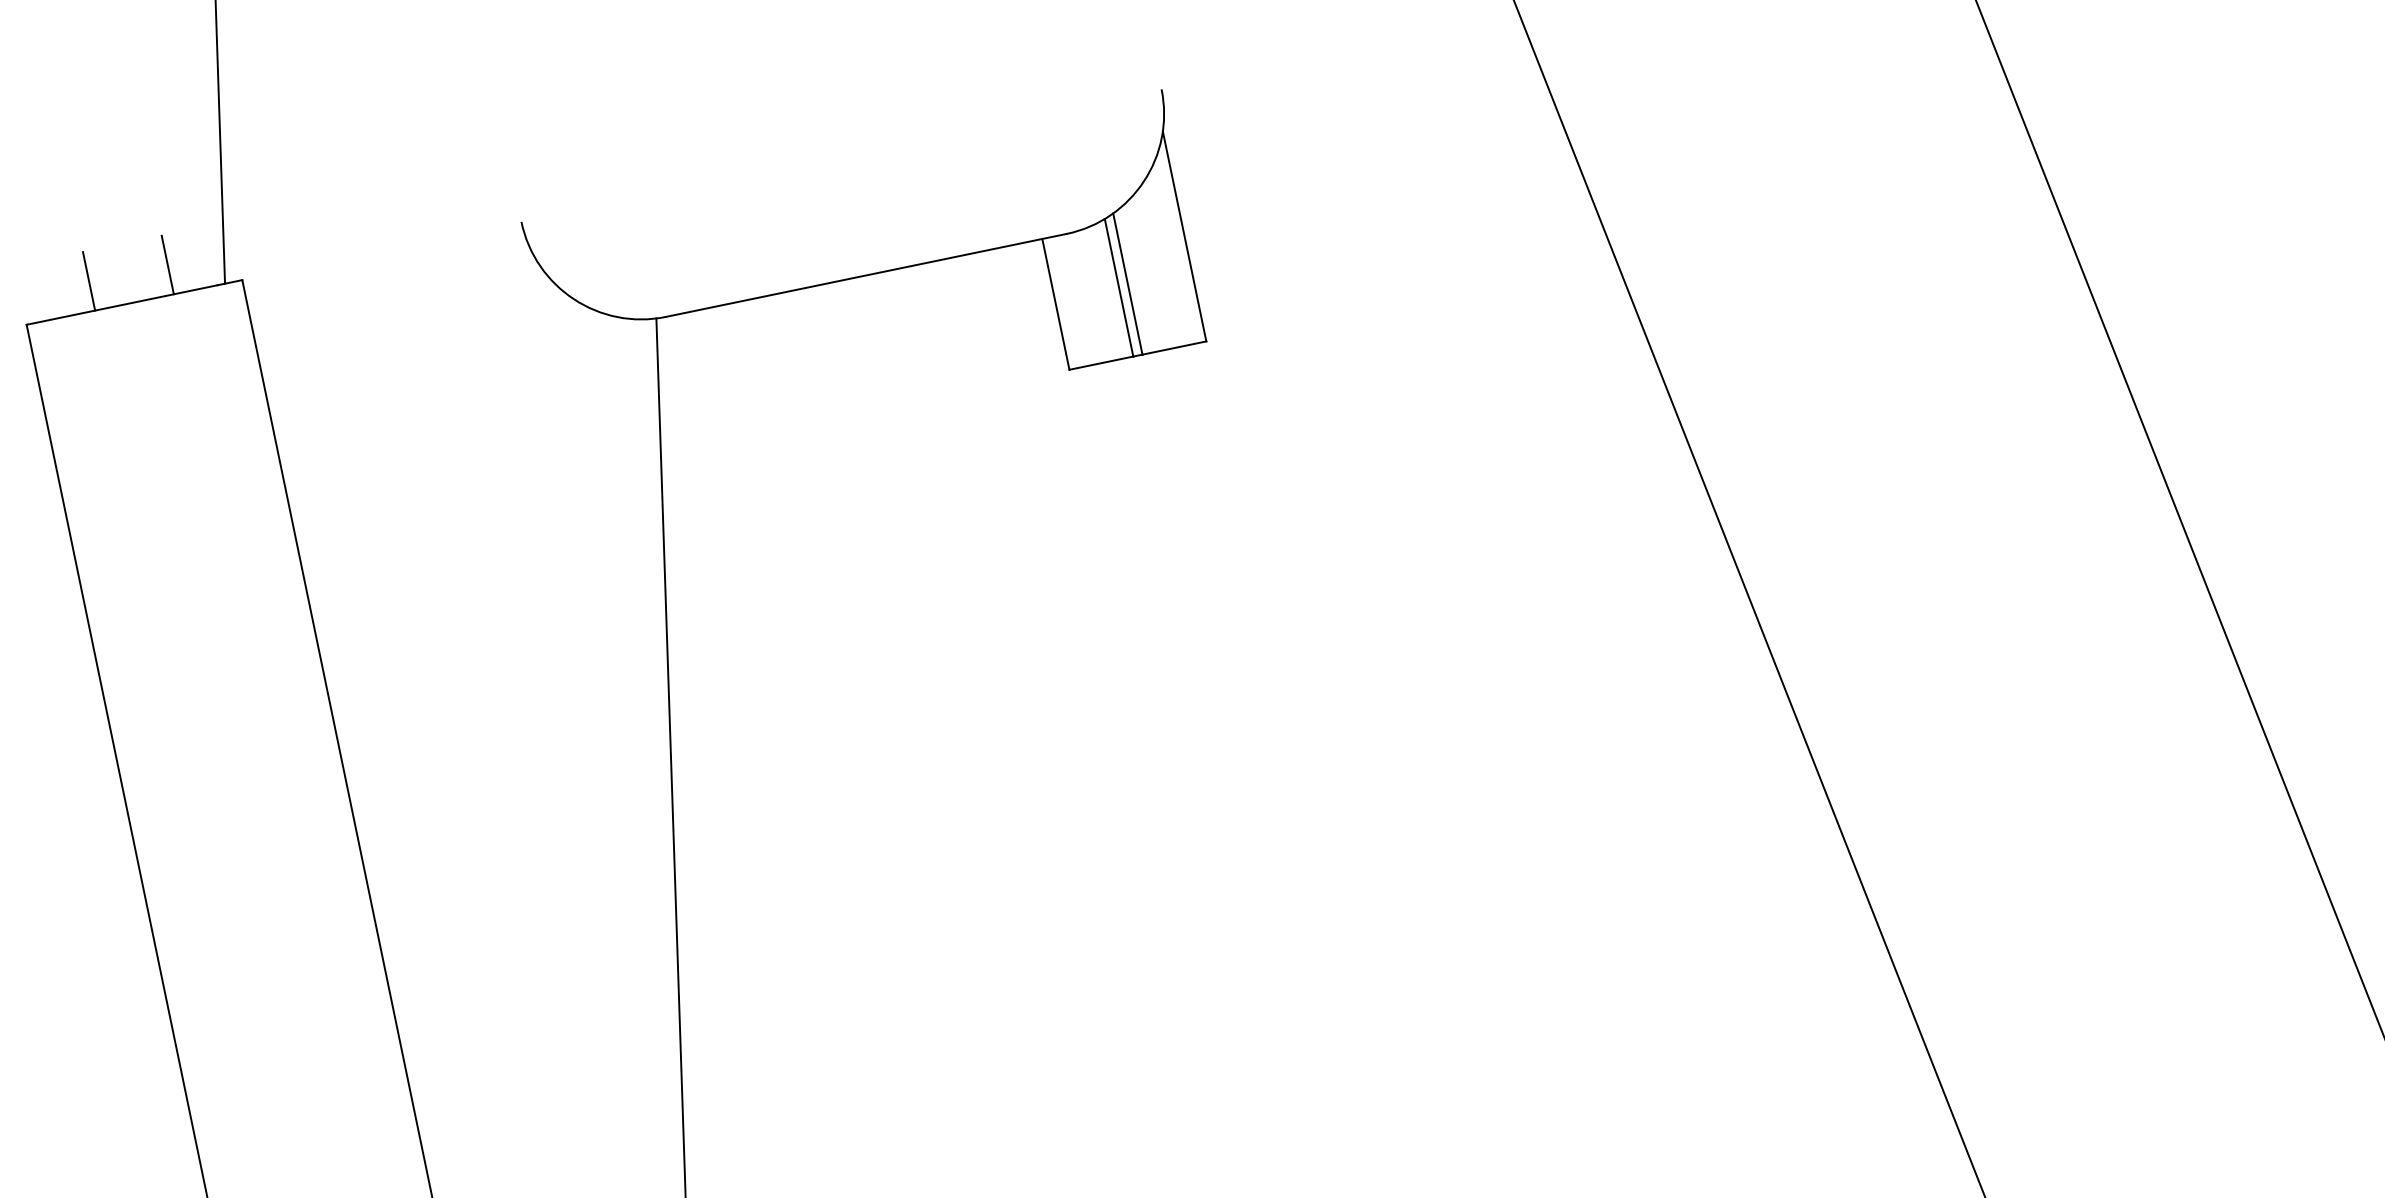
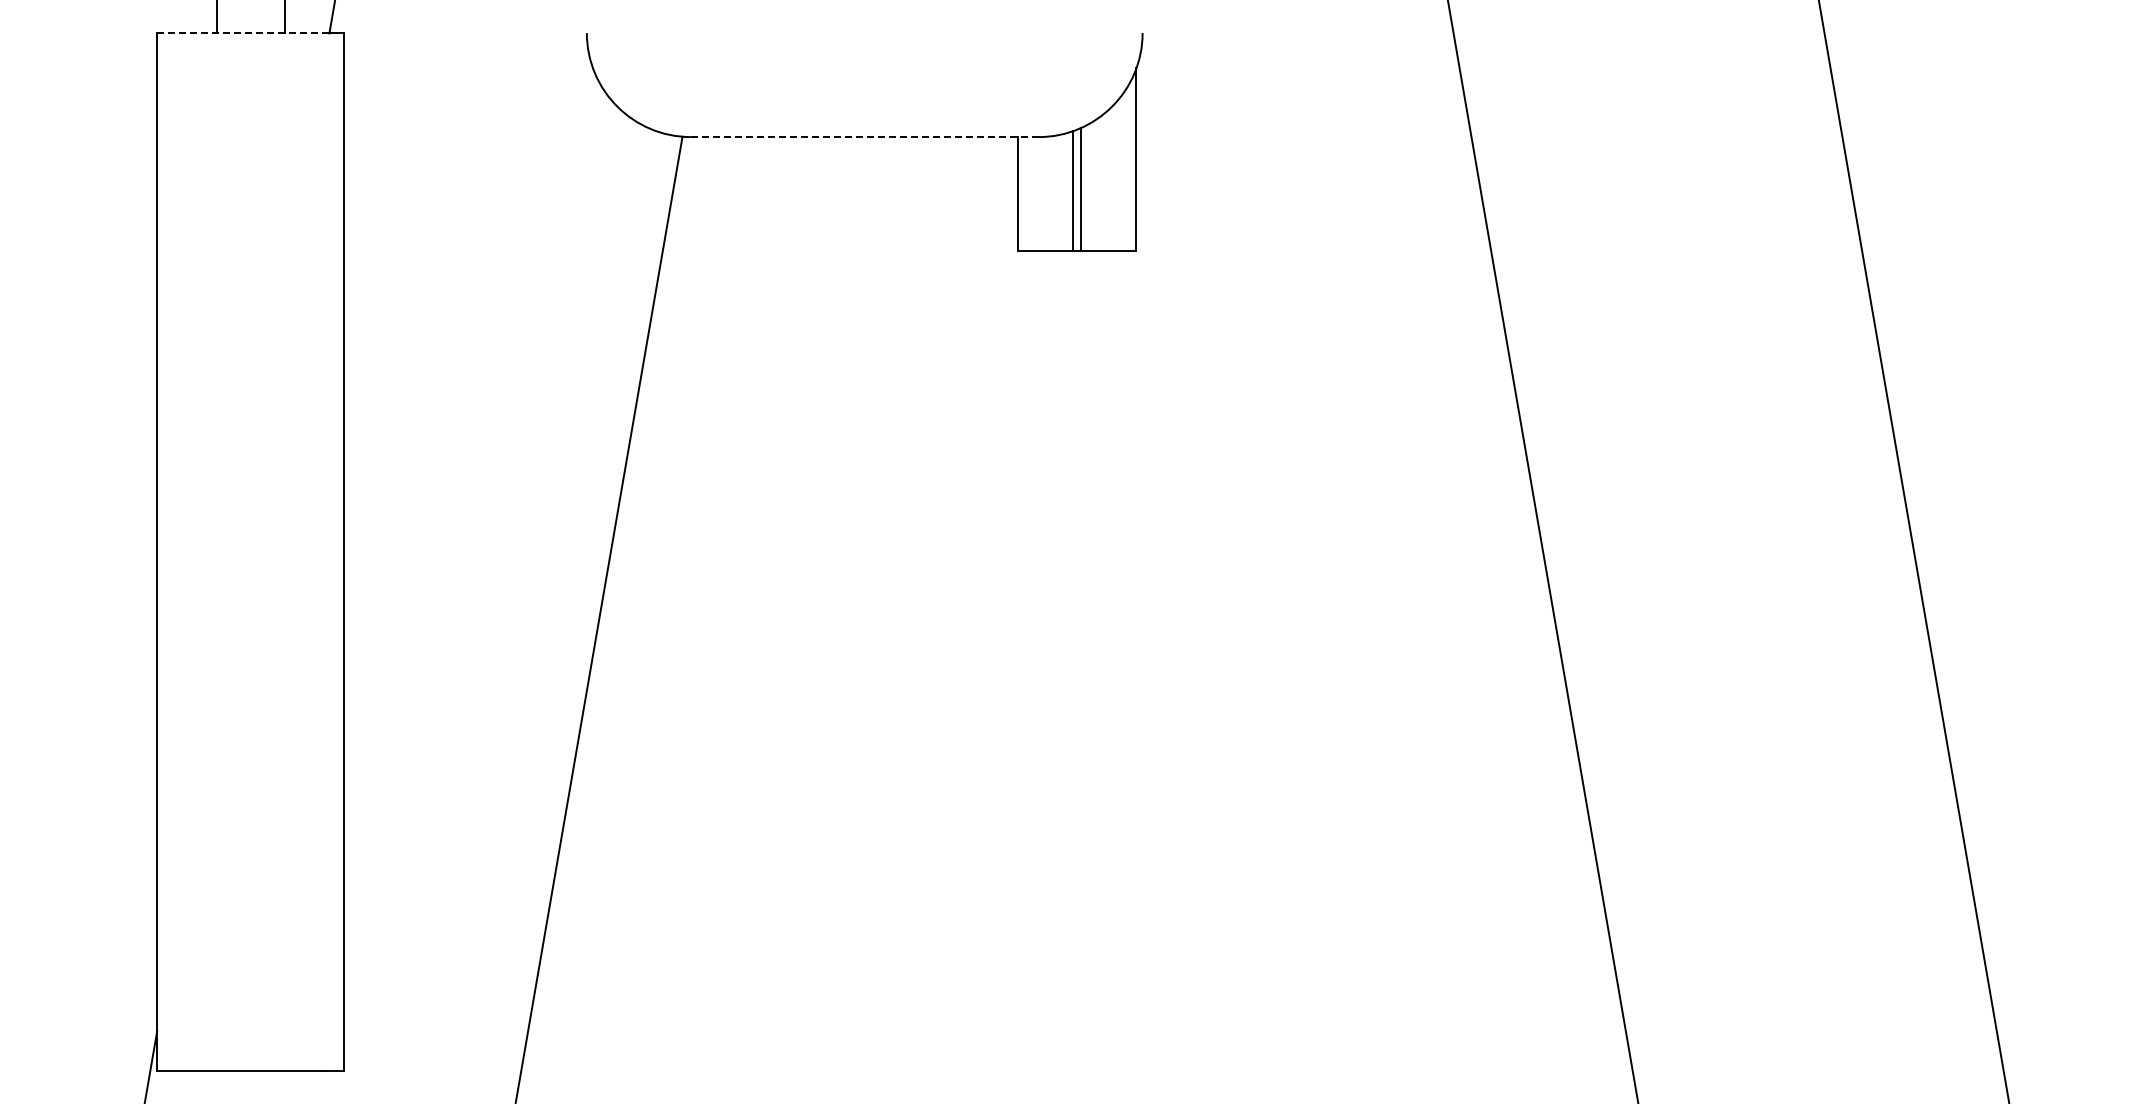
line: (866, 275) -> (864, 137), solid -> dashed
line: (122, 304) -> (240, 33), solid -> dashed

